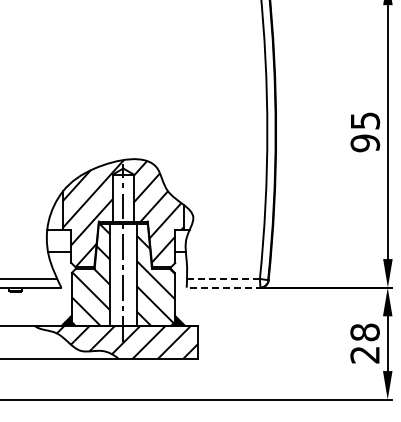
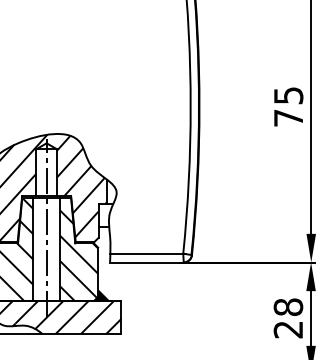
text: (365, 143) -> (288, 118), 95 -> 75
line: (224, 278) -> (147, 253), dashed -> solid
line: (224, 287) -> (147, 262), dashed -> solid

